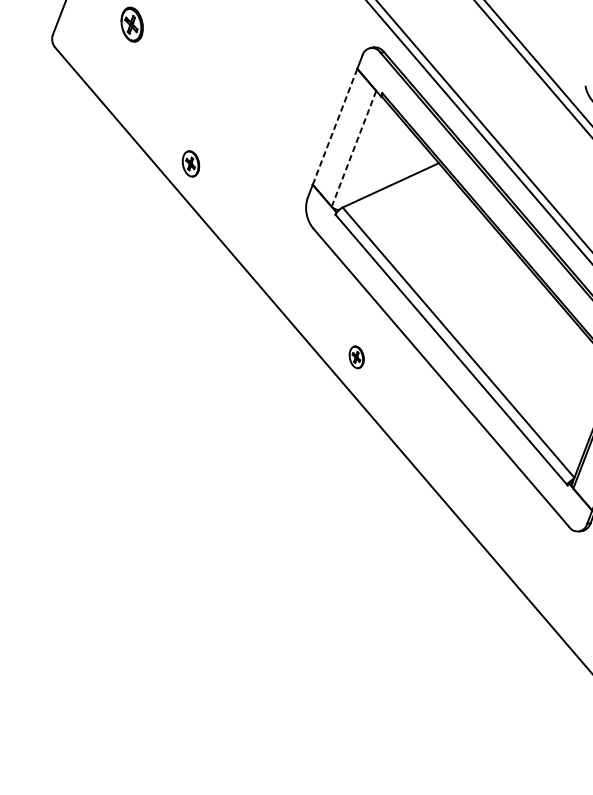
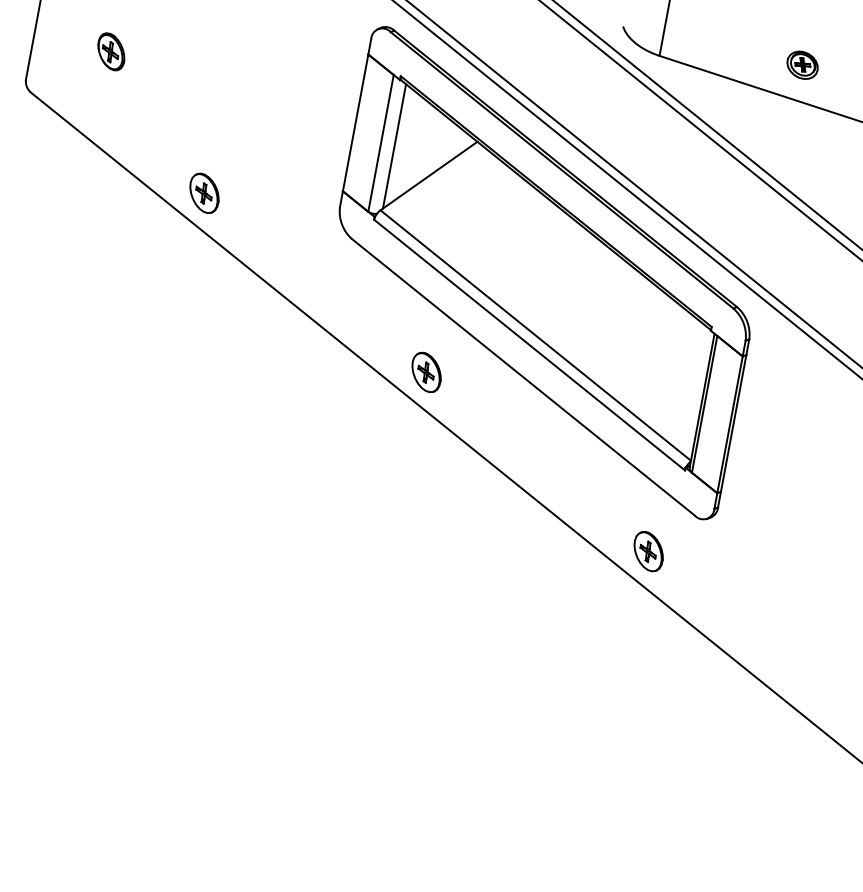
line: (335, 126) -> (355, 122), dashed -> solid
line: (354, 149) -> (381, 143), dashed -> solid
line: (365, 153) -> (394, 146), added
part: (191, 163) -> (204, 192), size x1.43
part: (356, 357) -> (426, 372), size x1.67
part: (522, 550) -> (648, 551), added

